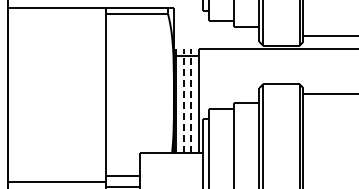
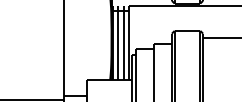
line: (183, 100) -> (118, 42), dashed -> solid
line: (191, 100) -> (123, 42), dashed -> solid

